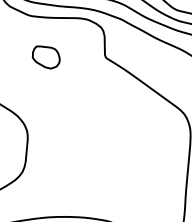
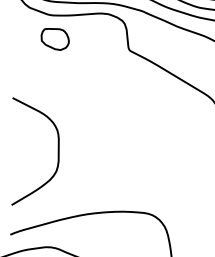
part: (45, 57) -> (54, 39), moved

